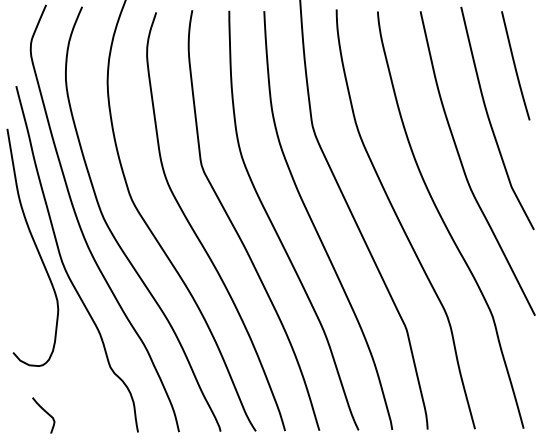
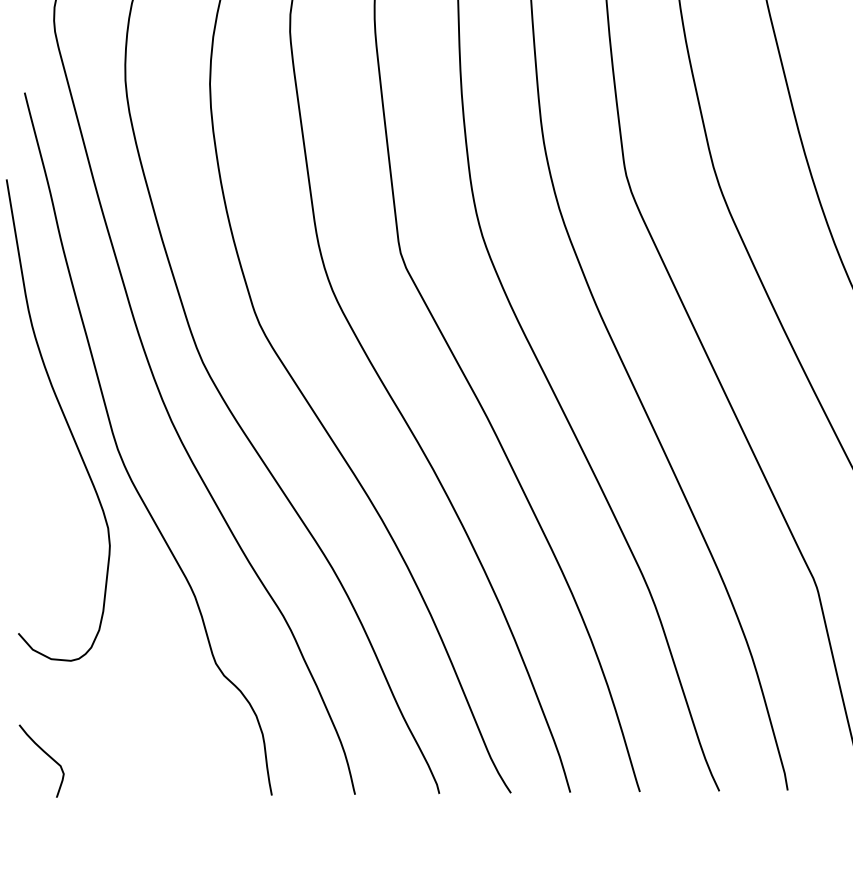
curve: (45, 412) -> (45, 754), moved

